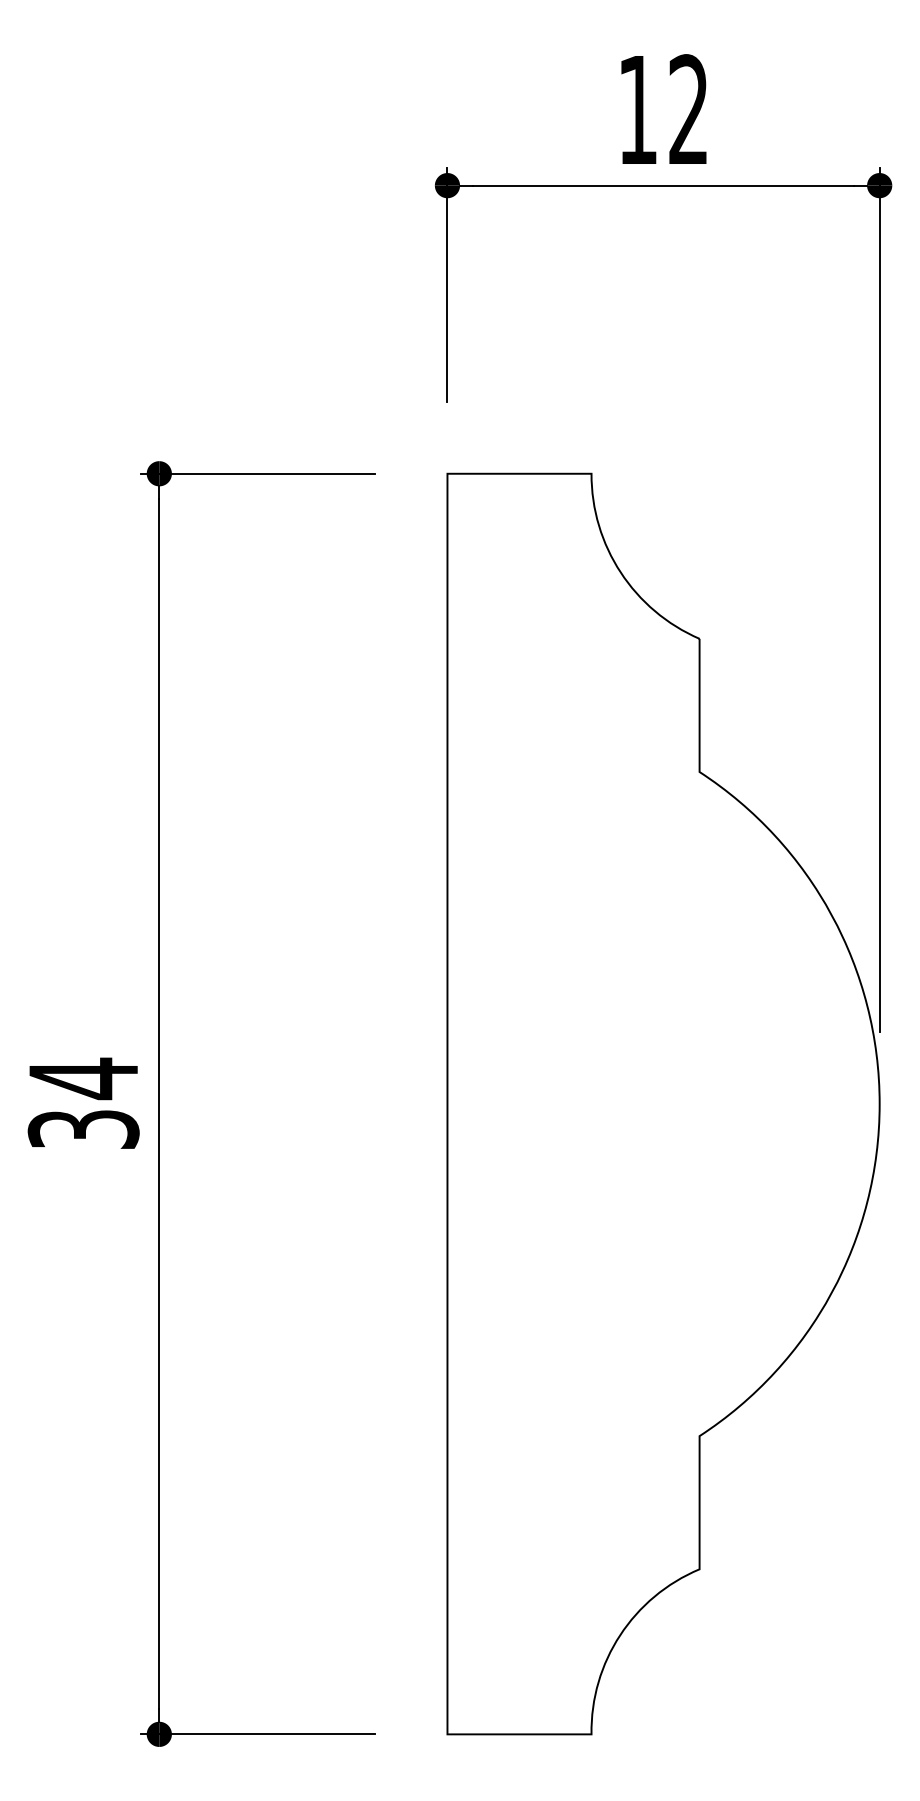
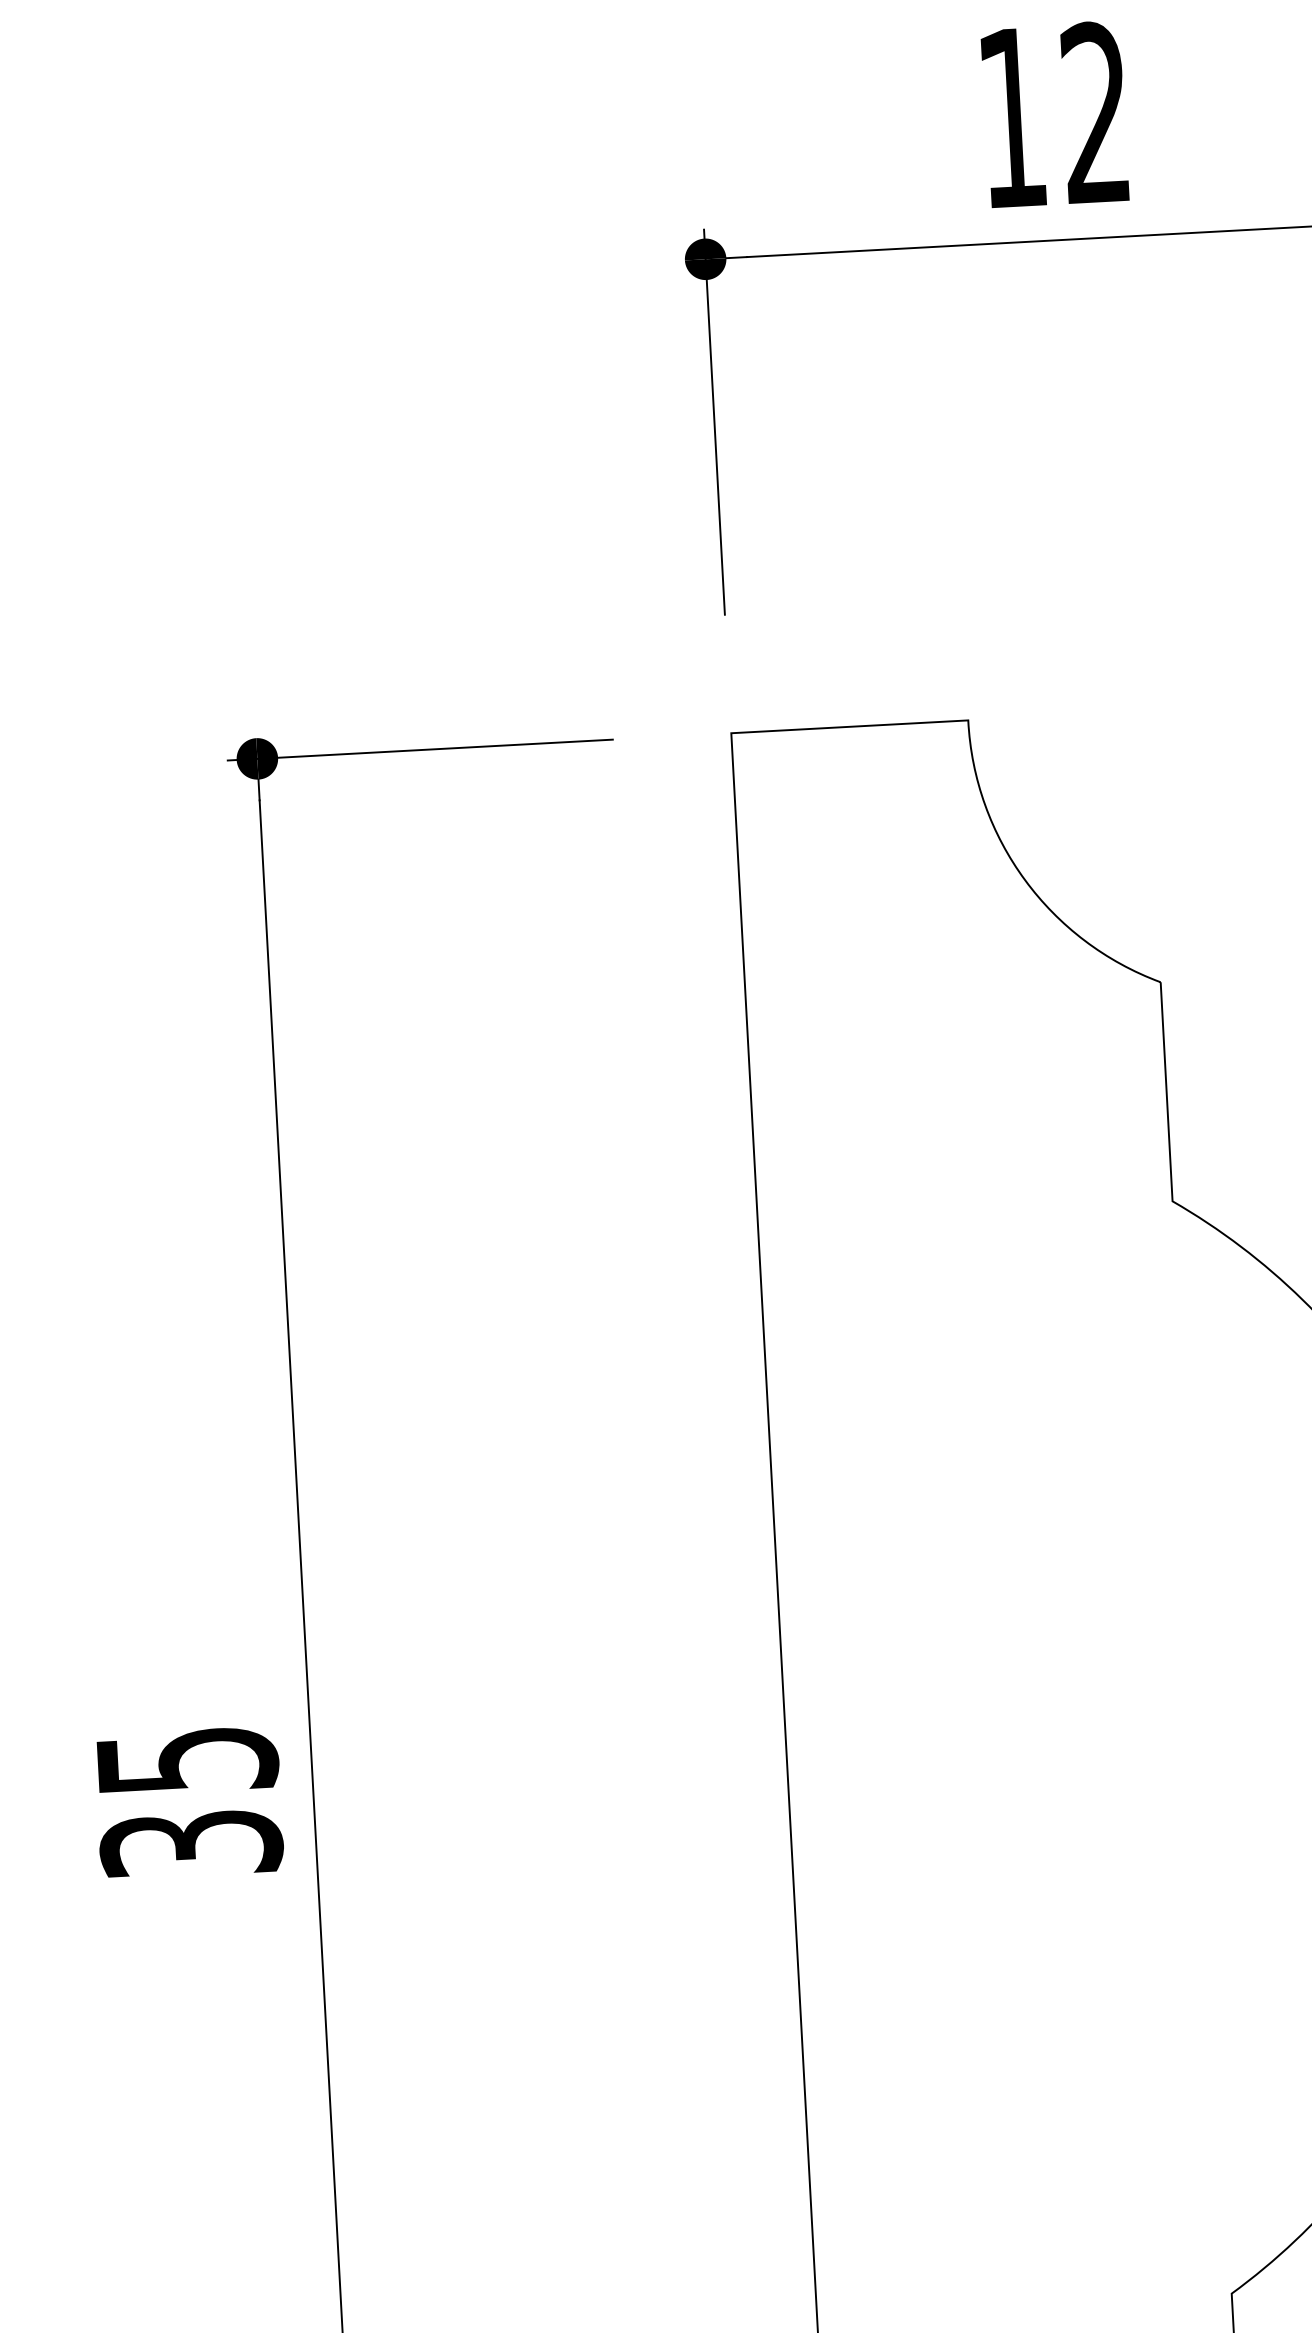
text: (84, 1078) -> (188, 1760), 34 -> 35

